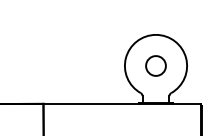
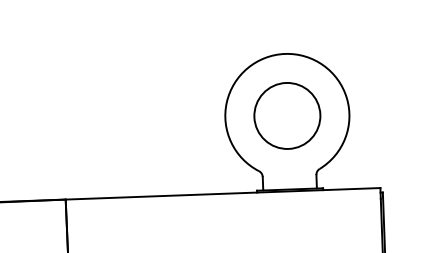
circle: (155, 65) -> (286, 115), size x1.67

